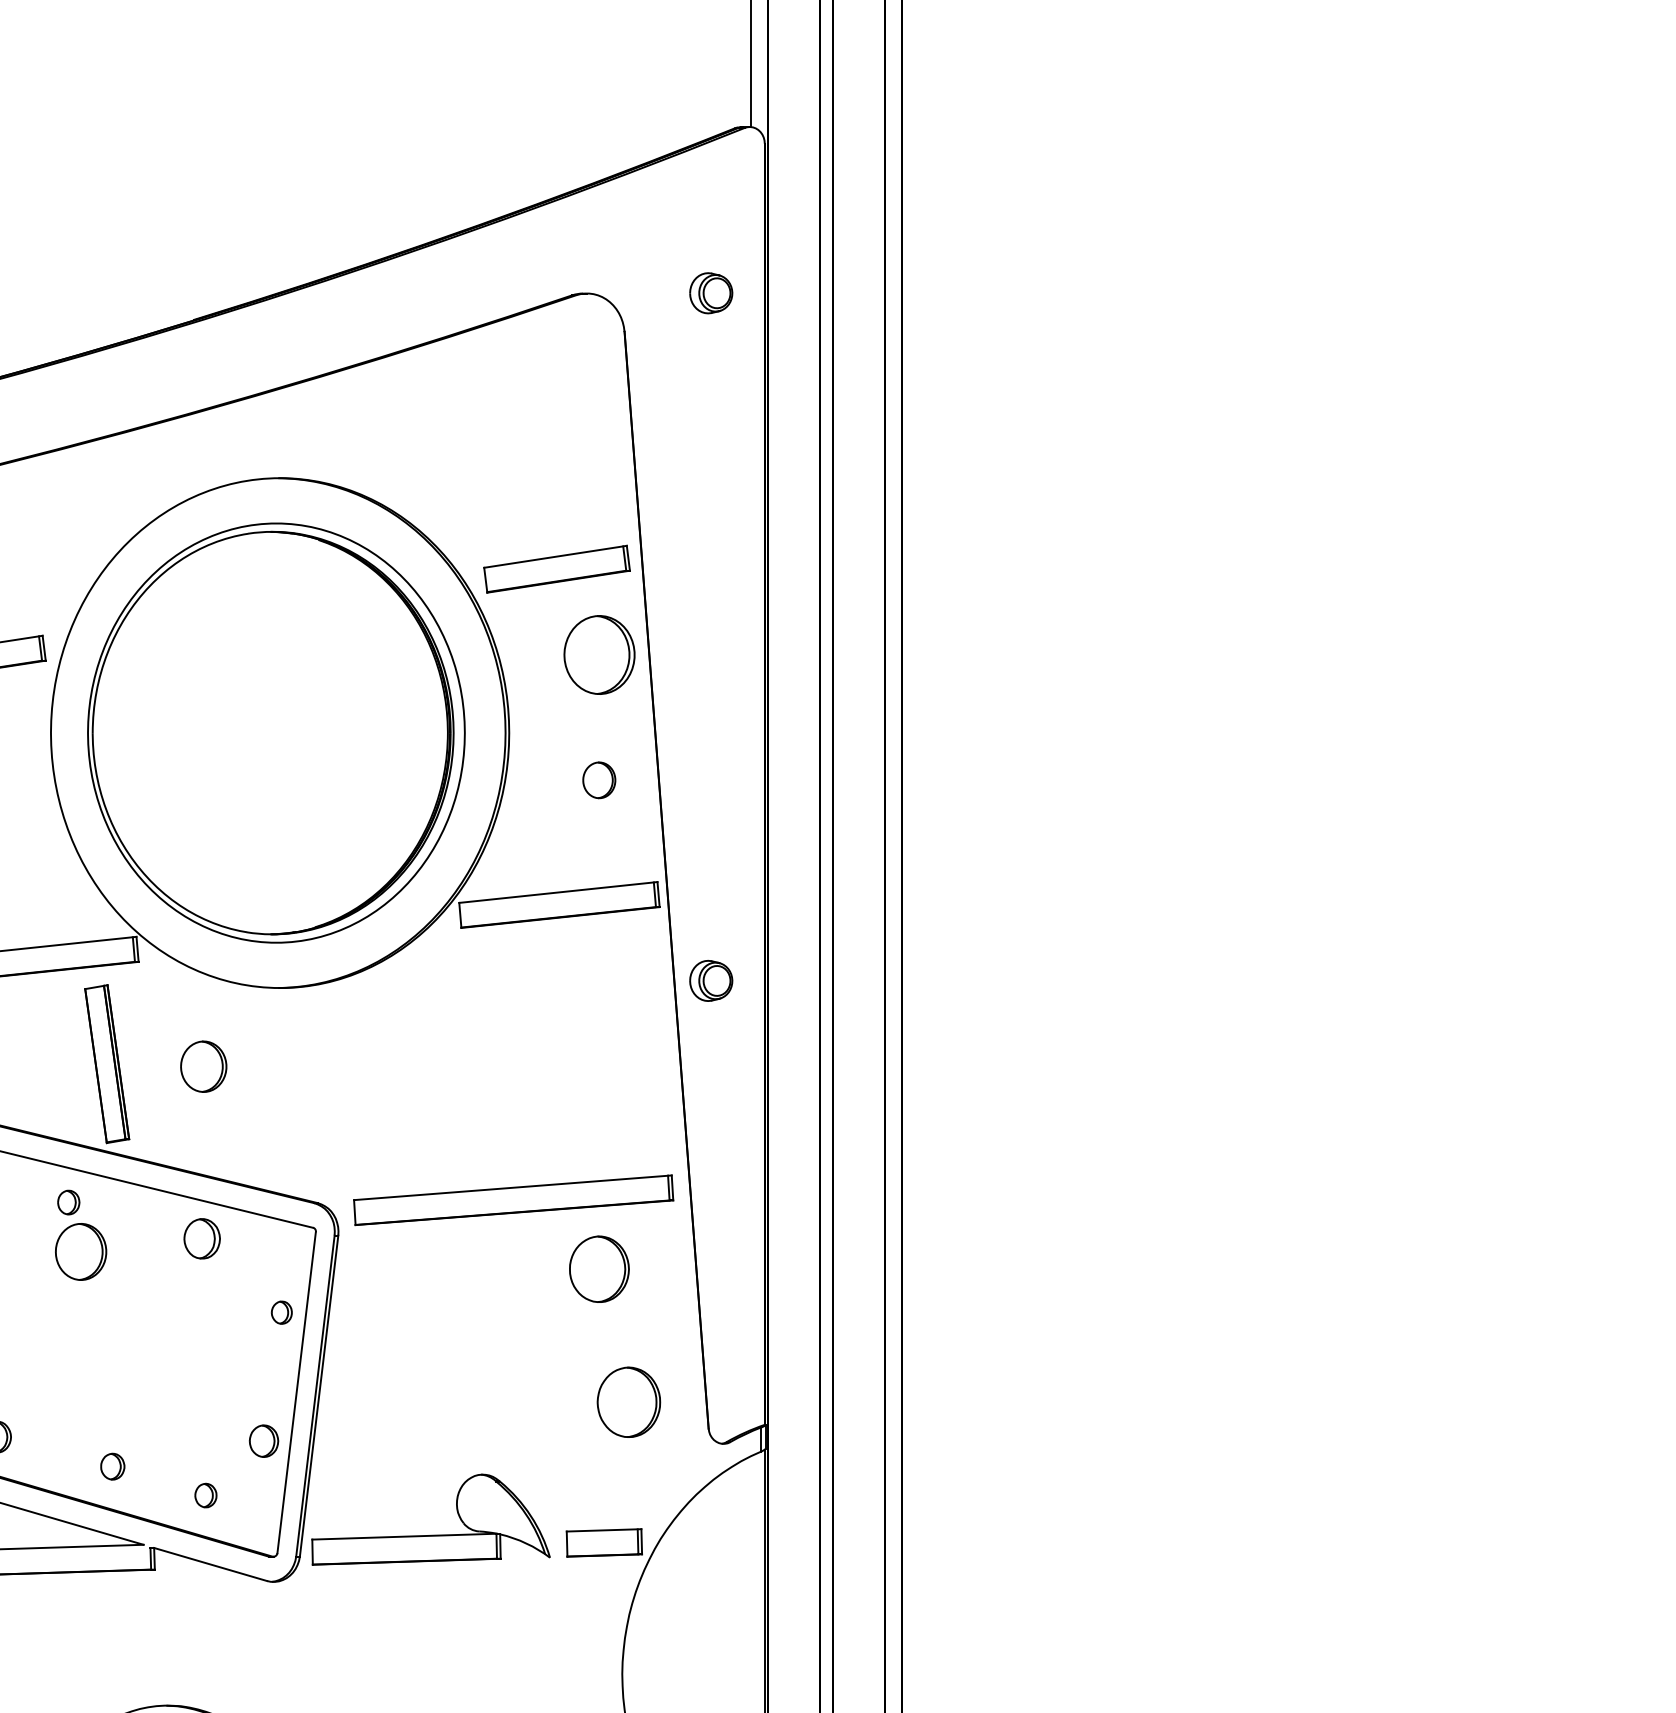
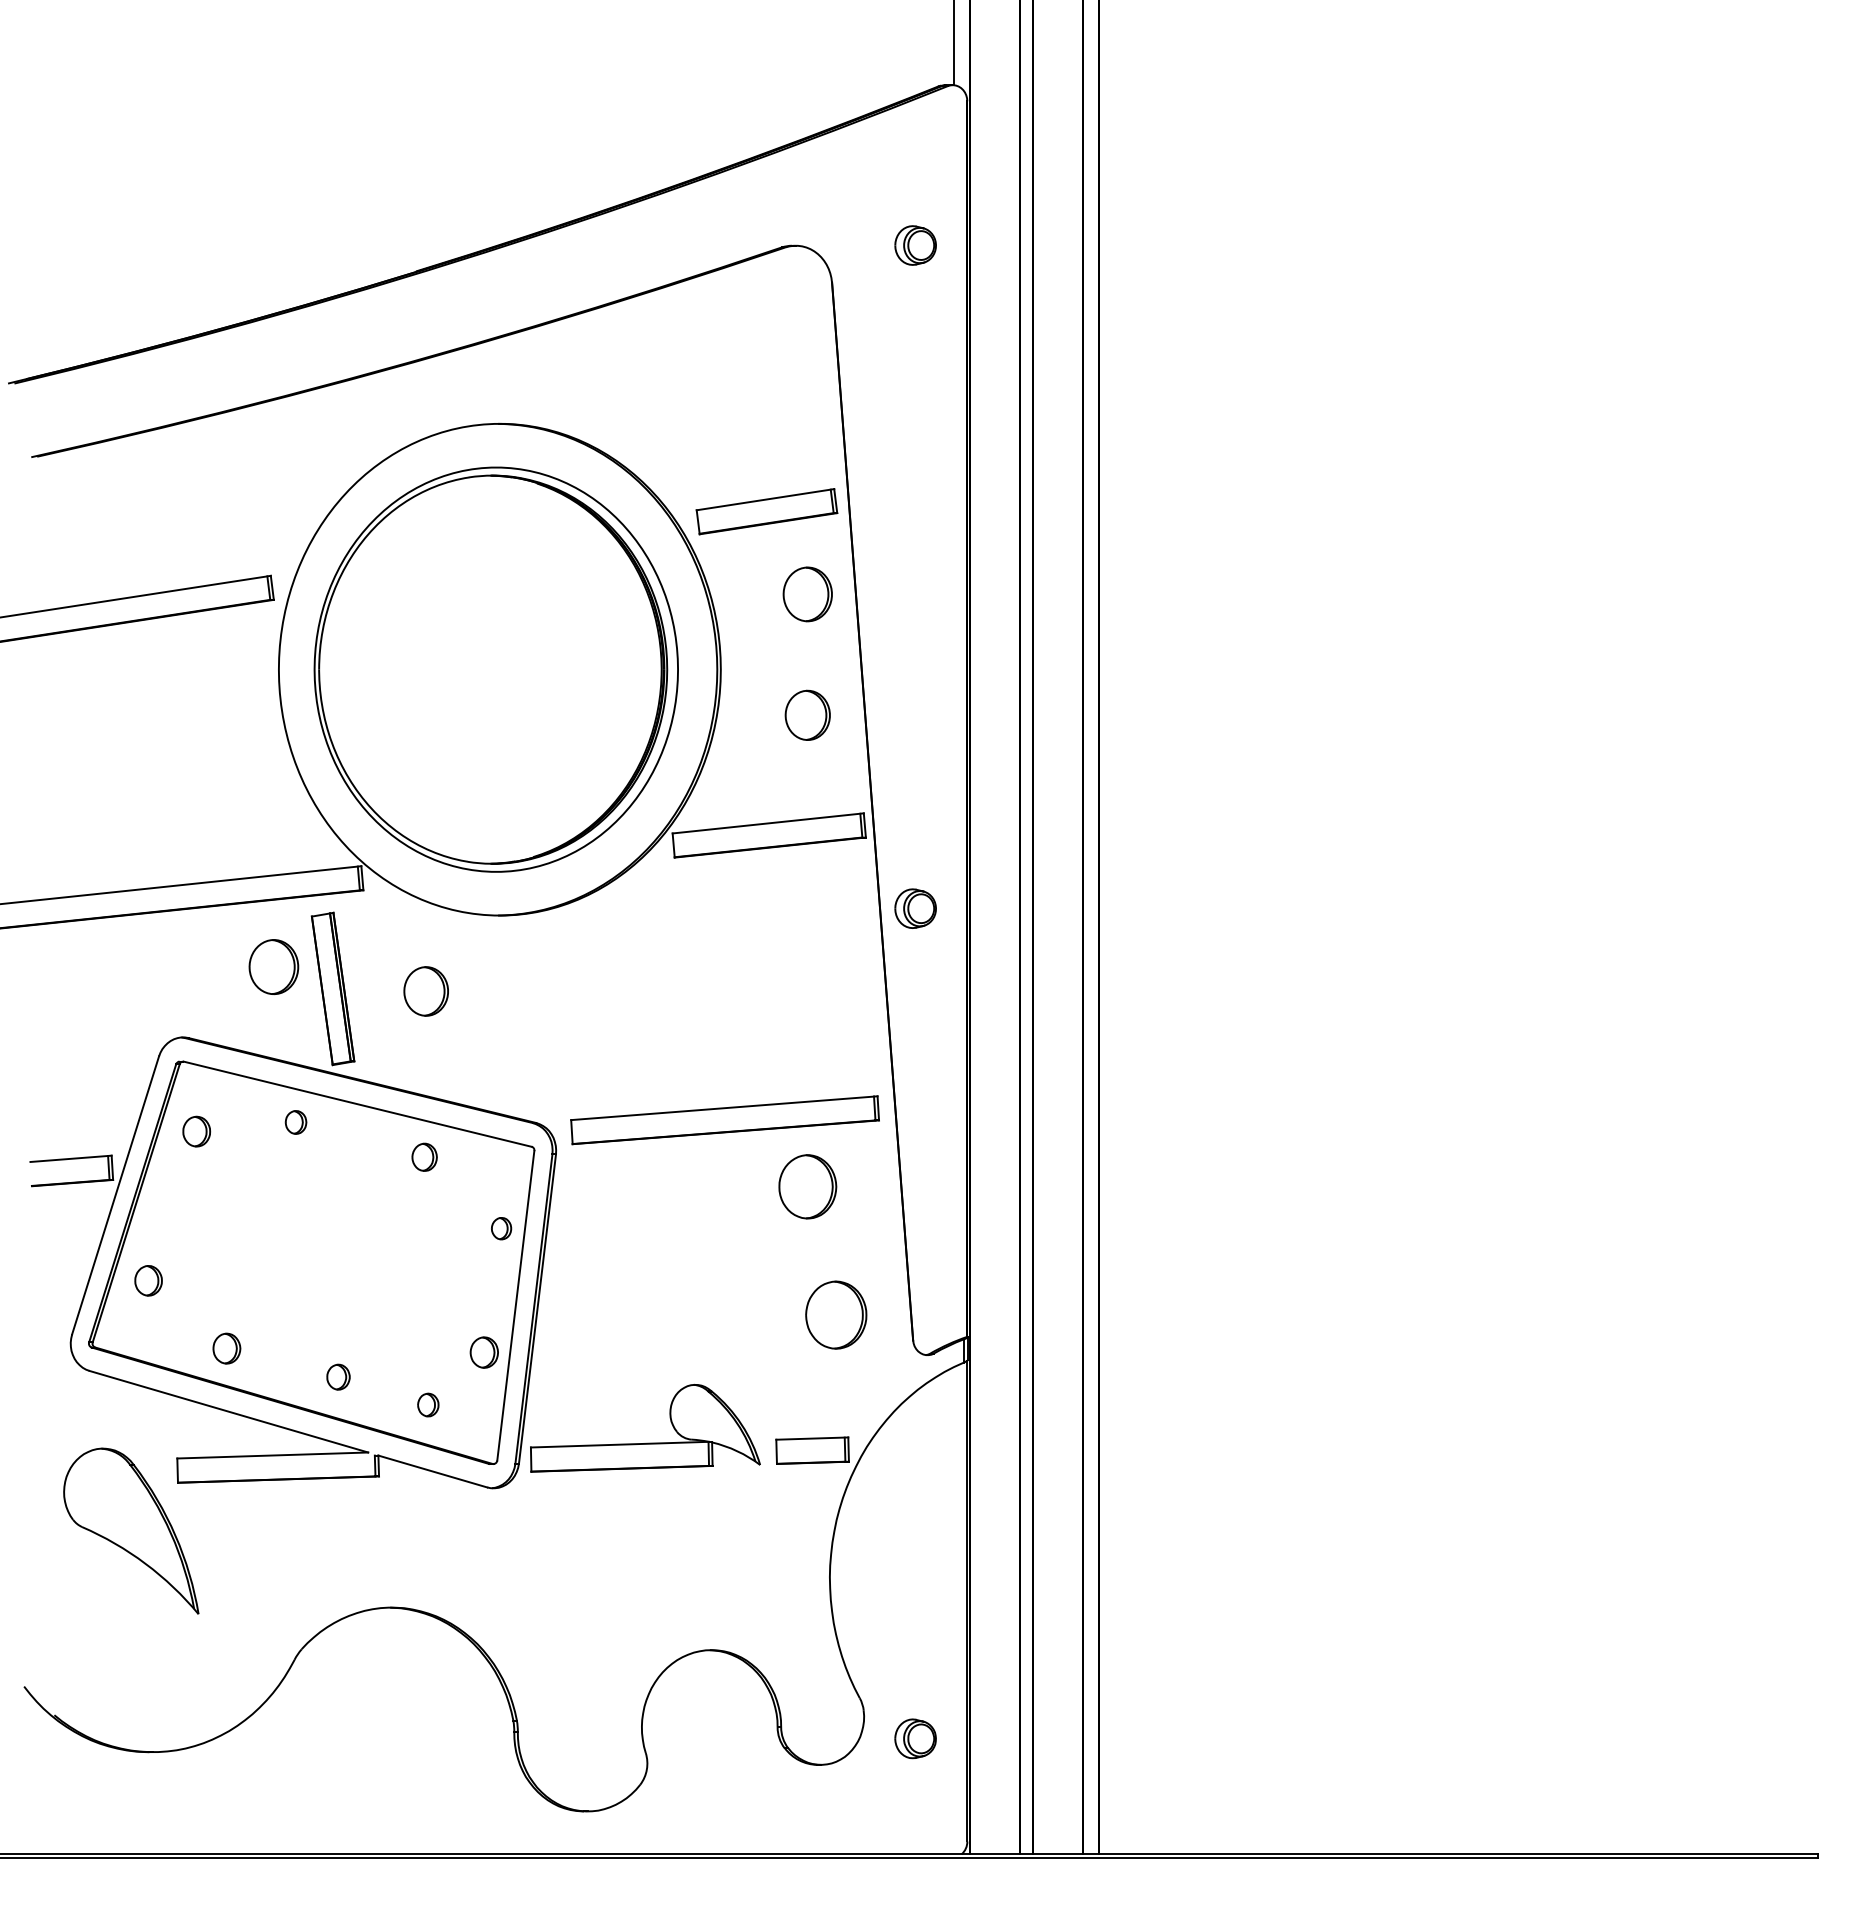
part: (599, 655) -> (807, 594), size x0.71
part: (599, 779) -> (807, 714), size x1.43
part: (201, 1237) -> (424, 1156), size x0.71
part: (80, 1251) -> (273, 966), moved

